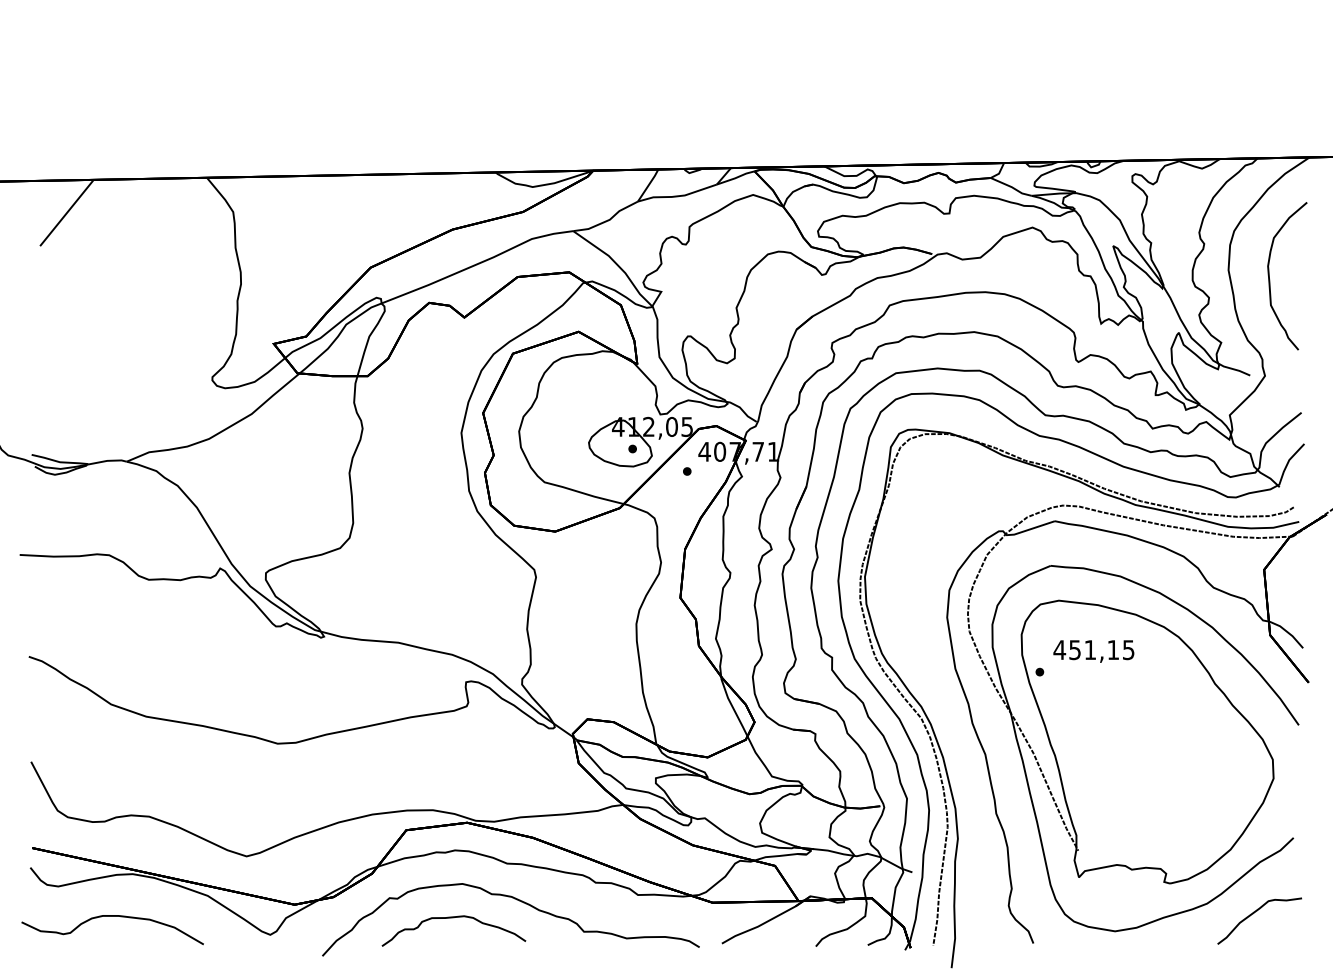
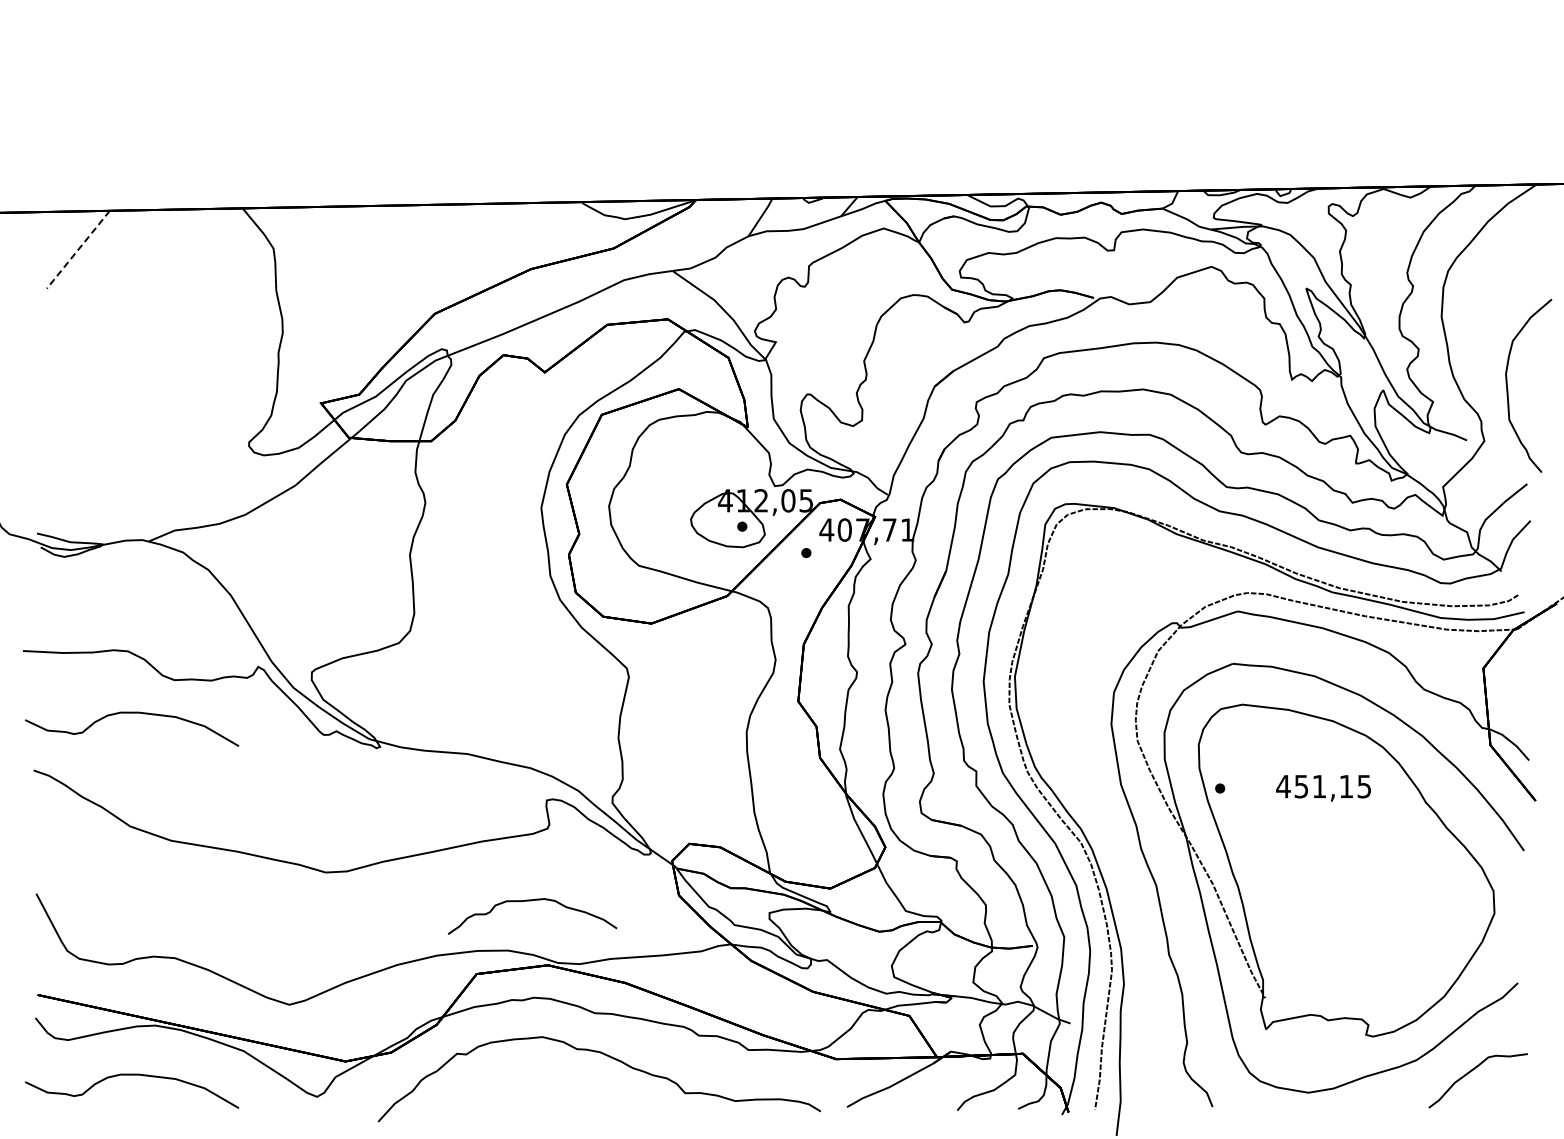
line: (67, 213) -> (78, 250), solid -> dashed
curve: (1270, 278) -> (1508, 388), moved
curve: (113, 608) -> (132, 713), added
text: (1093, 651) -> (1323, 788), moved
curve: (453, 918) -> (531, 901), moved

